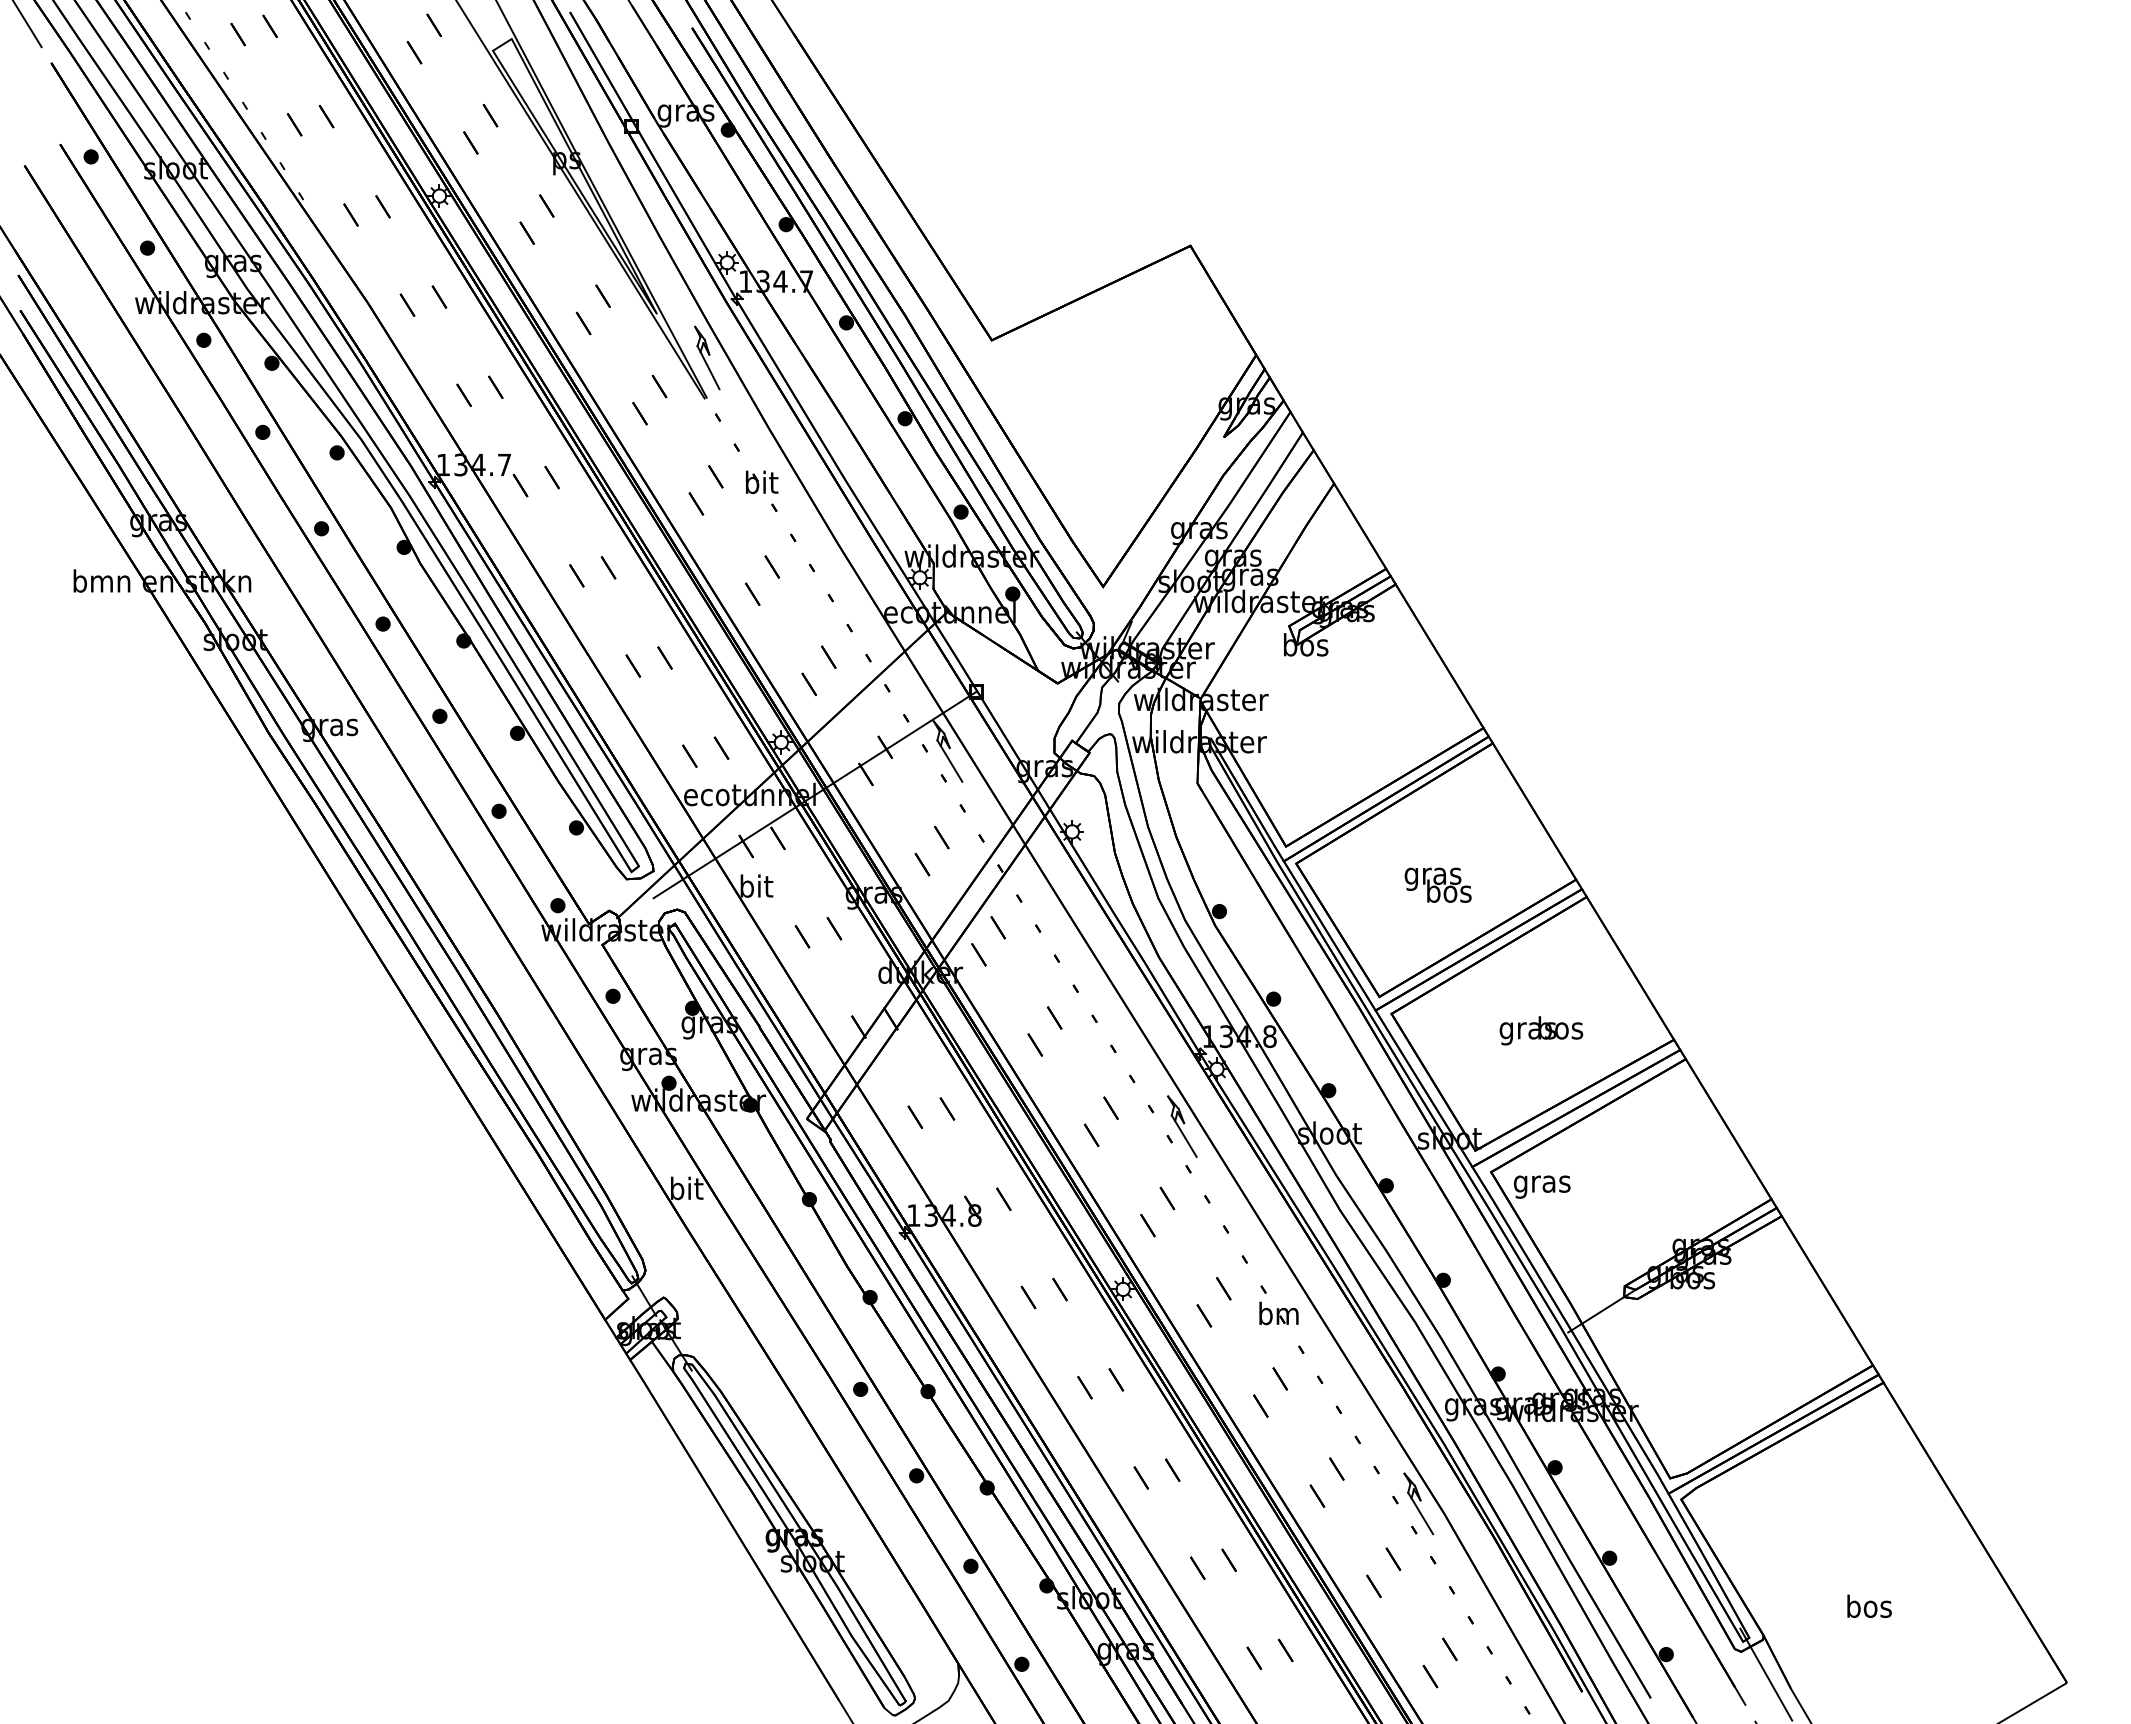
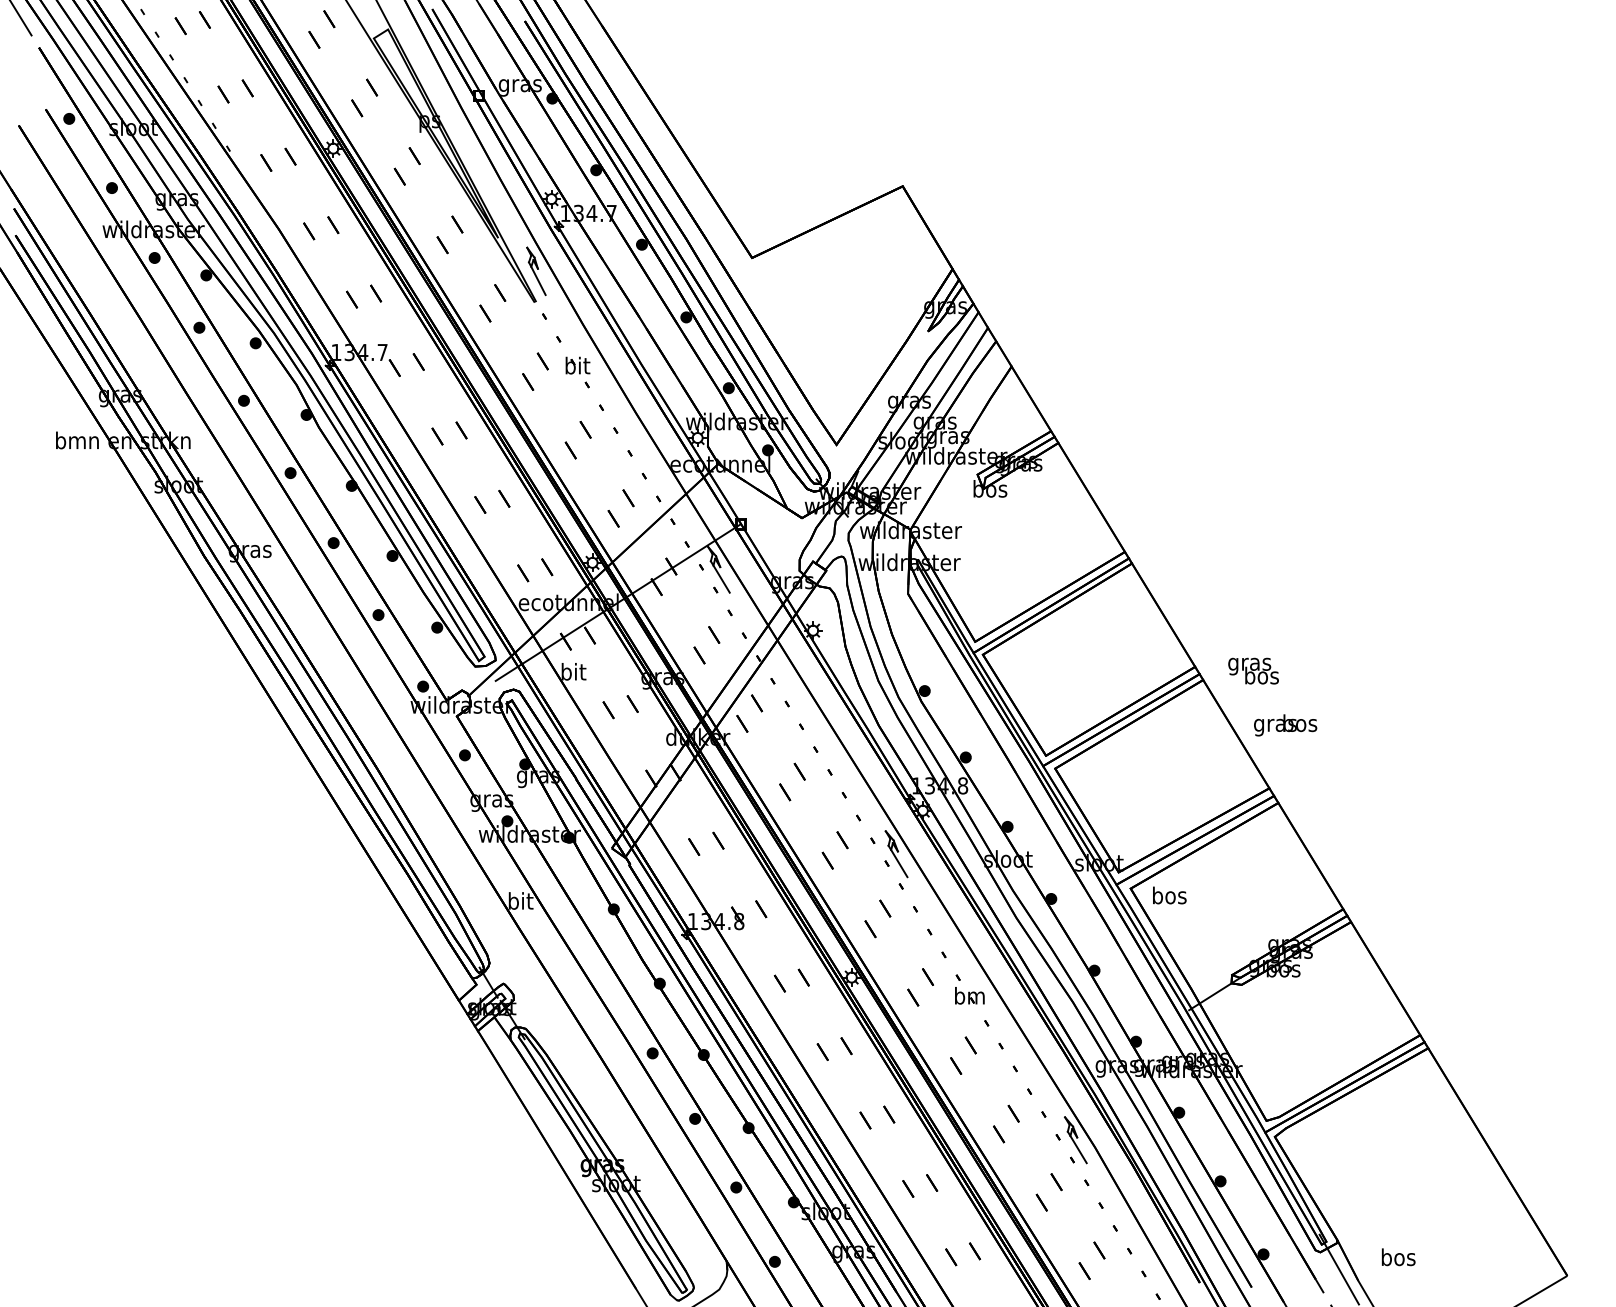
text: (1437, 884) -> (1253, 670), moved
text: (1541, 1030) -> (1285, 725), moved
text: (1541, 1183) -> (1168, 897), gras -> bos
text: (1869, 1605) -> (1398, 1256), moved

